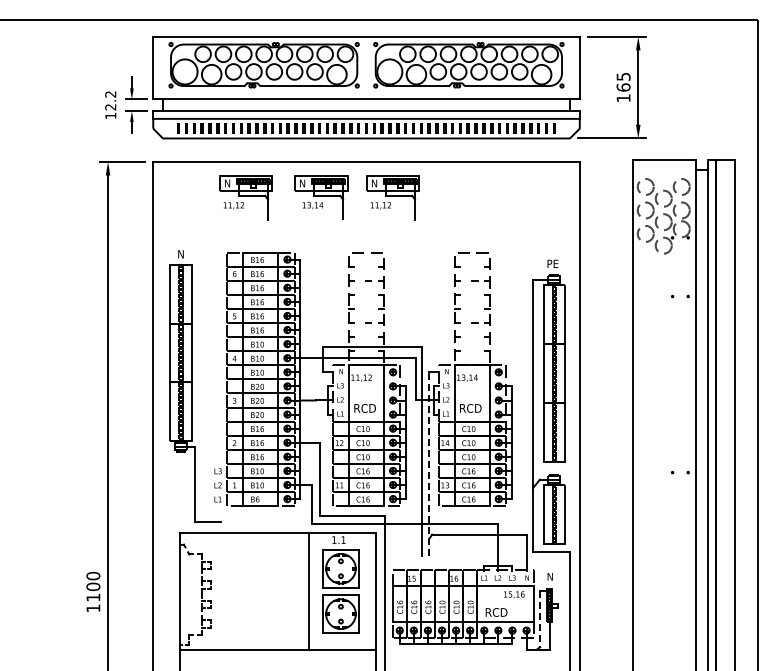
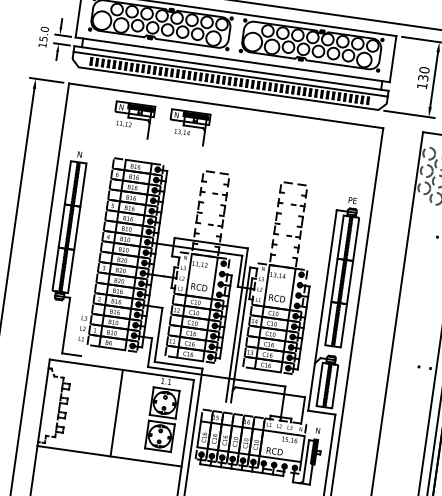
text: (623, 81) -> (423, 73), 165 -> 130
text: (110, 100) -> (44, 33), 12.2 -> 15.0
part: (392, 197) -> (241, 134), removed
line: (429, 463) -> (240, 334), dashed -> solid
line: (309, 591) -> (117, 413), moved
line: (540, 619) -> (306, 461), dashed -> solid

